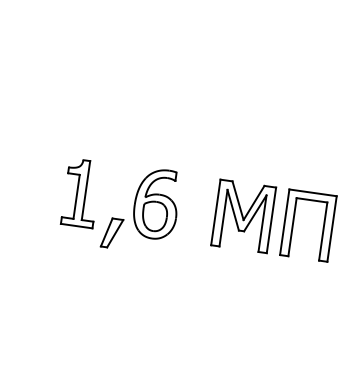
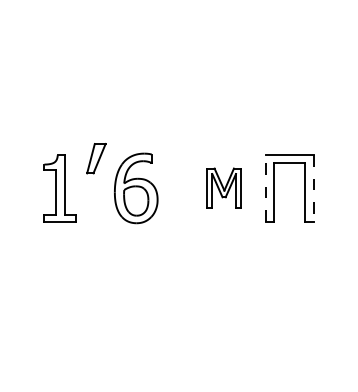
part: (242, 216) -> (223, 188), size x0.6
line: (284, 221) -> (265, 187), solid -> dashed
line: (331, 229) -> (313, 188), solid -> dashed
part: (112, 233) -> (96, 158), moved

